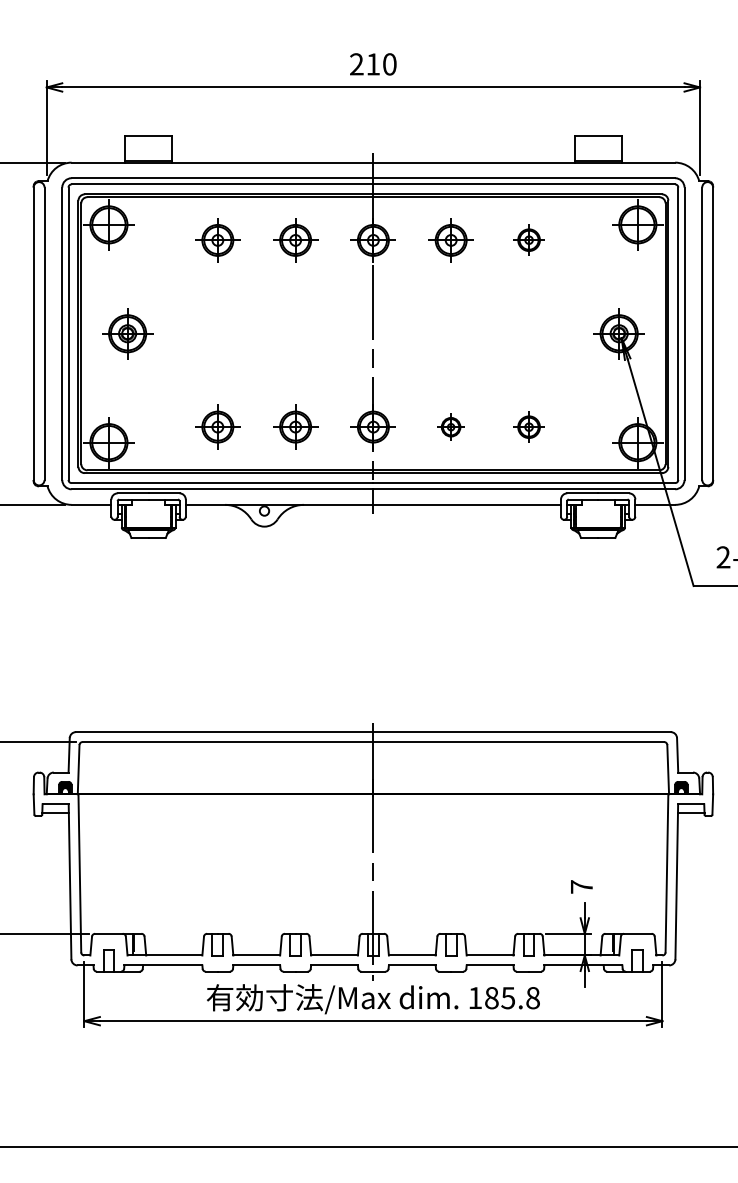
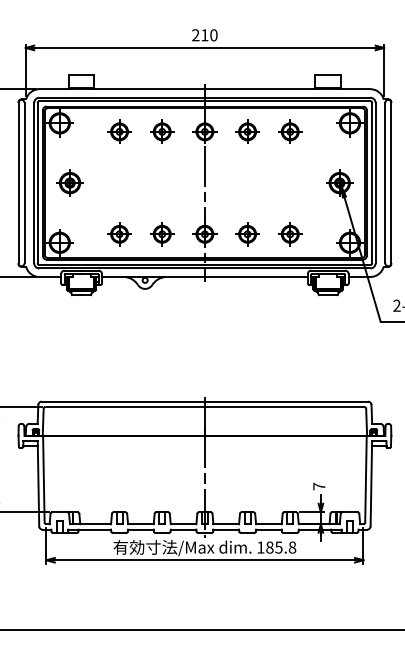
part: (529, 239) -> (290, 131), size x1.43
part: (451, 427) -> (247, 234), size x1.67
part: (529, 427) -> (290, 234), size x1.43

